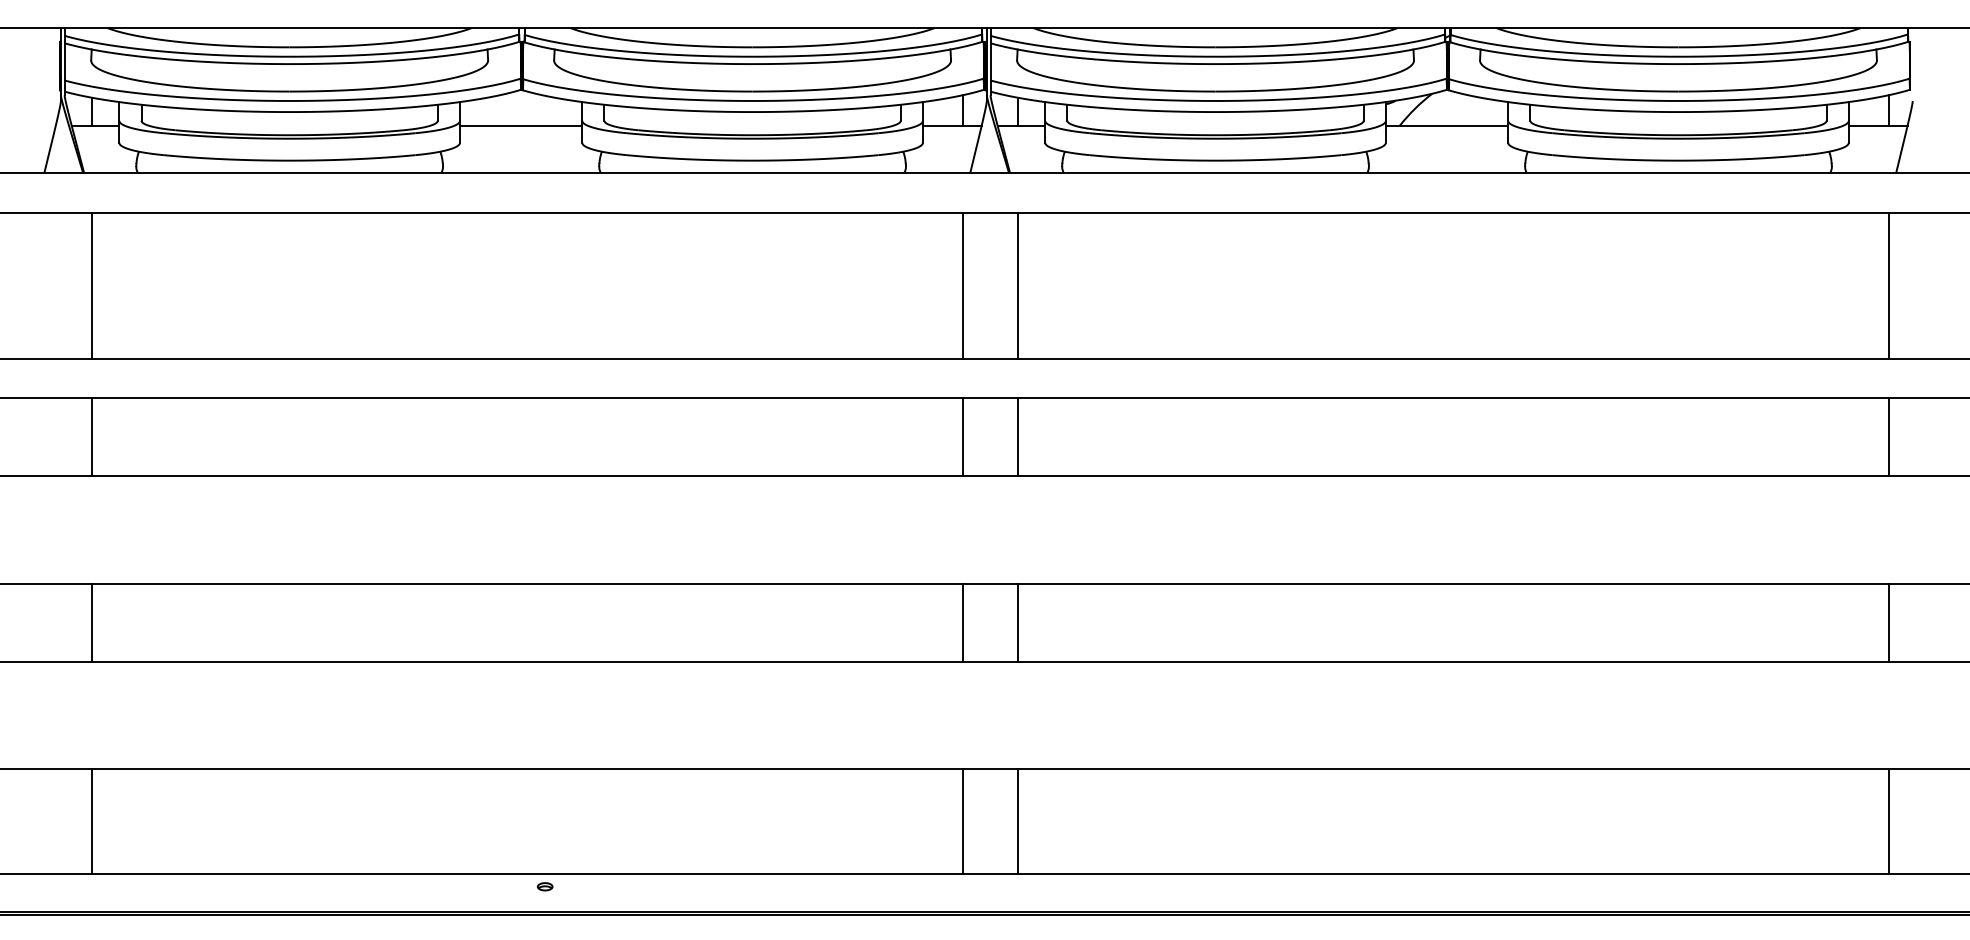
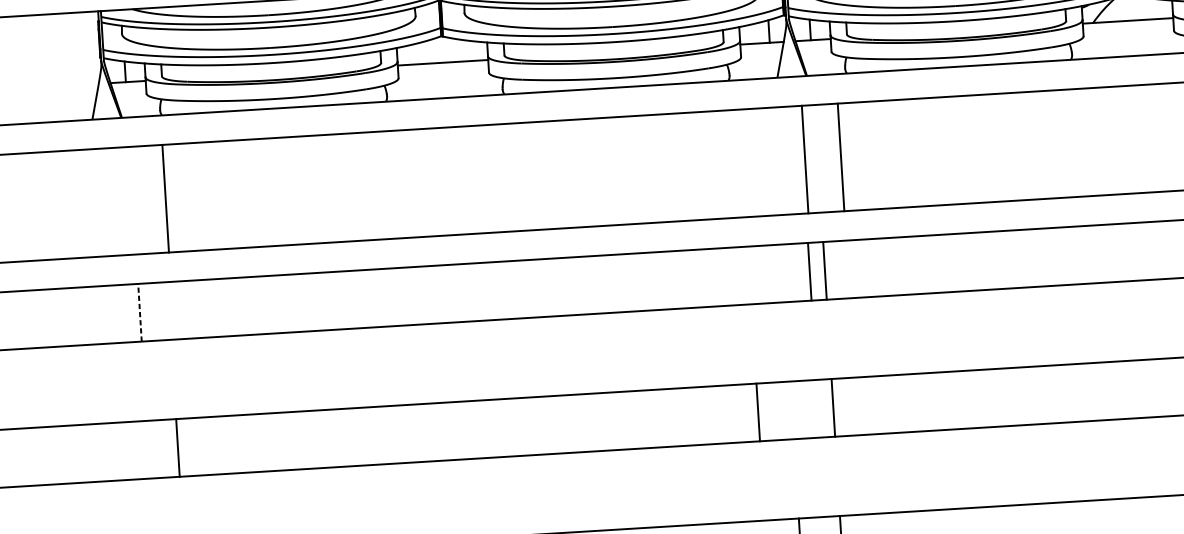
line: (92, 285) -> (165, 198), moved
line: (962, 285) -> (804, 159), moved
line: (1018, 285) -> (841, 157), moved
line: (92, 437) -> (140, 312), solid -> dashed
line: (962, 437) -> (809, 271), moved
line: (92, 622) -> (178, 447), moved
line: (962, 622) -> (758, 412), moved

